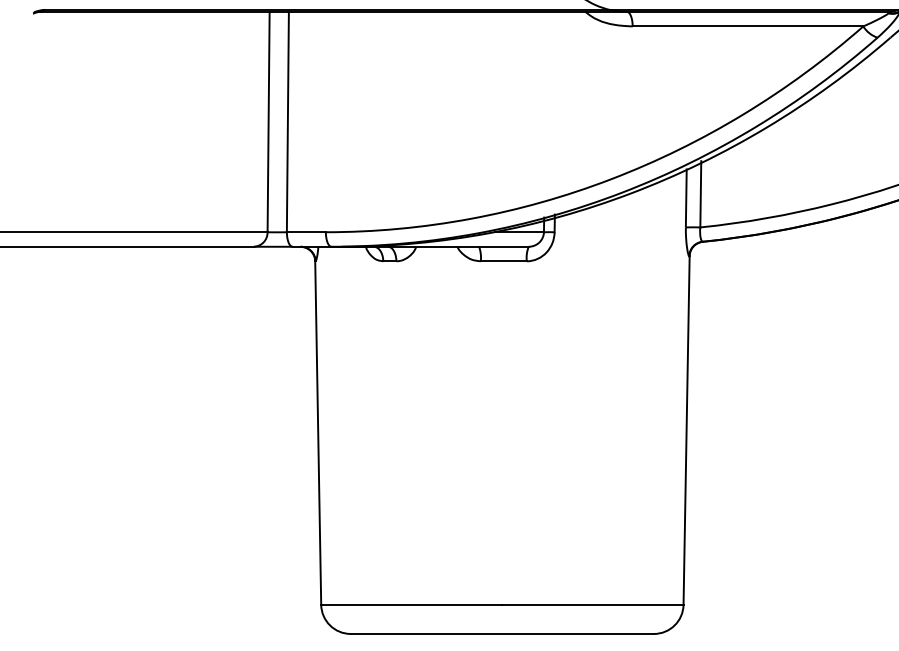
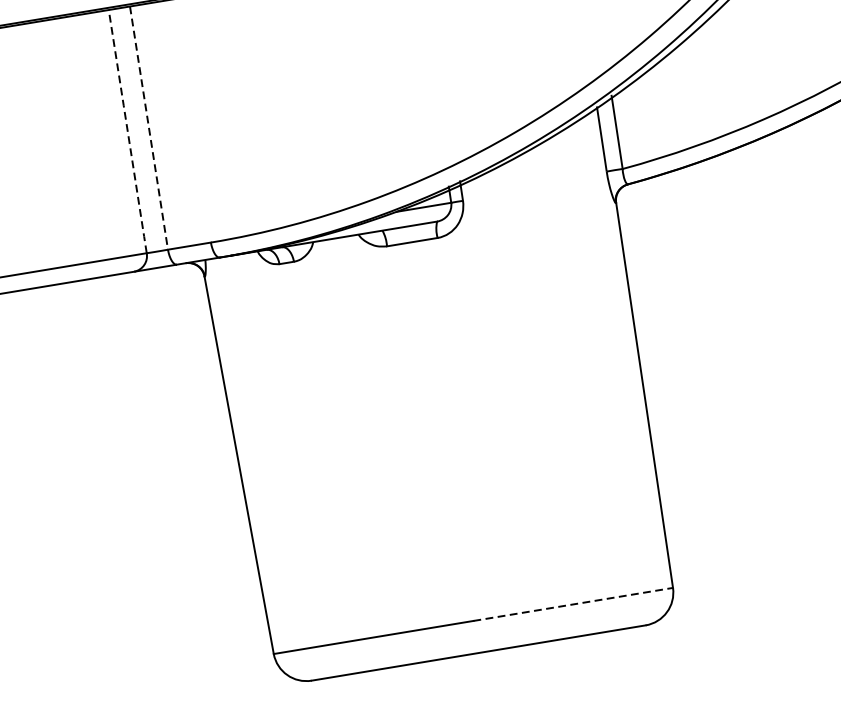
line: (287, 121) -> (148, 127), solid -> dashed
line: (268, 122) -> (127, 132), solid -> dashed
line: (592, 604) -> (572, 604), solid -> dashed

